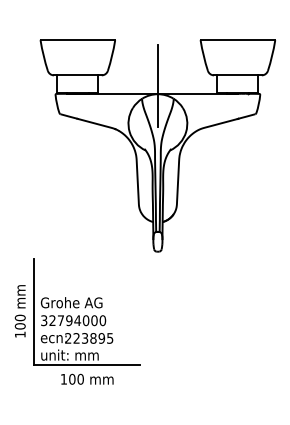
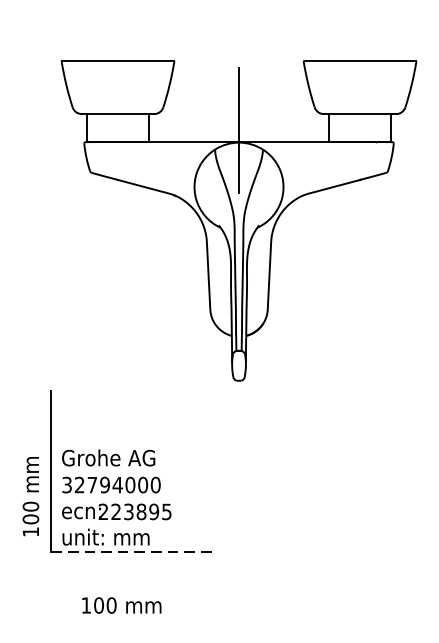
text: (19, 311) -> (29, 496), moved
line: (87, 365) -> (132, 552), solid -> dashed
text: (87, 378) -> (121, 604), moved

